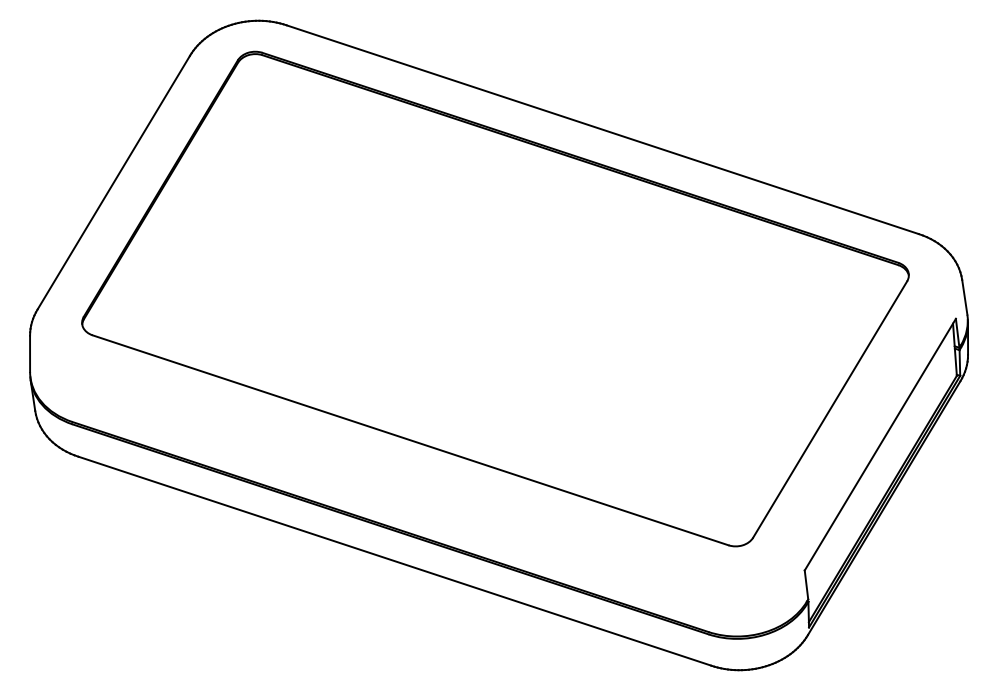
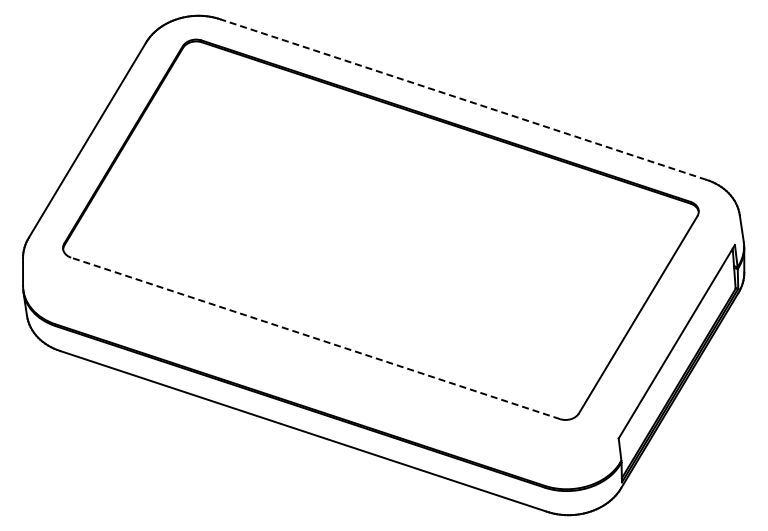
line: (602, 129) -> (463, 99), solid -> dashed
line: (410, 440) -> (315, 338), solid -> dashed

